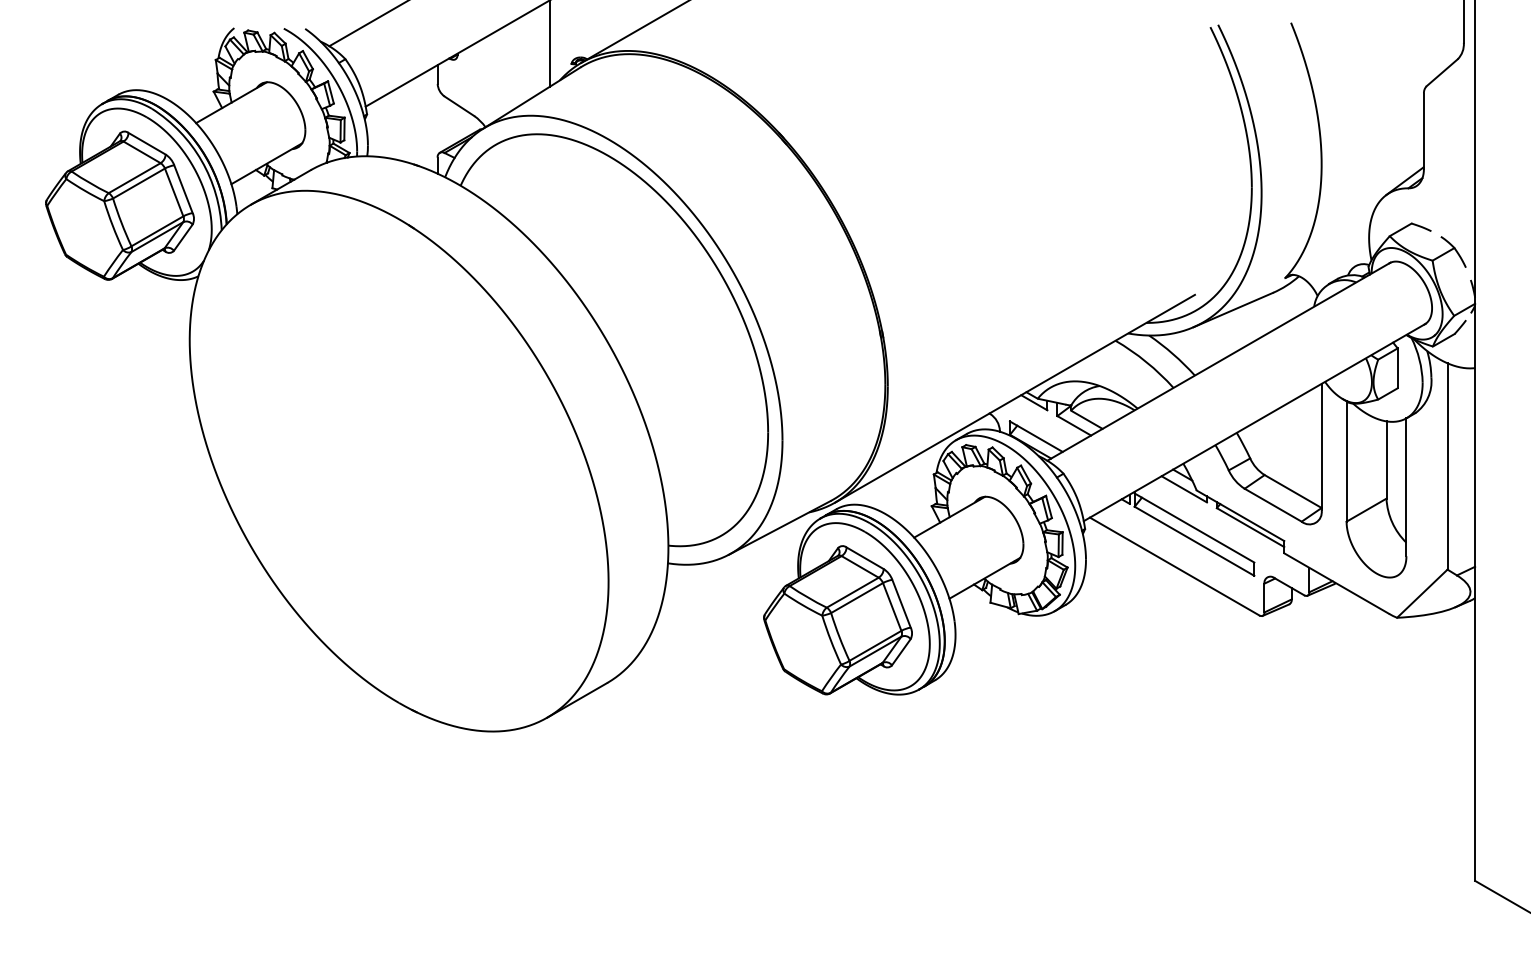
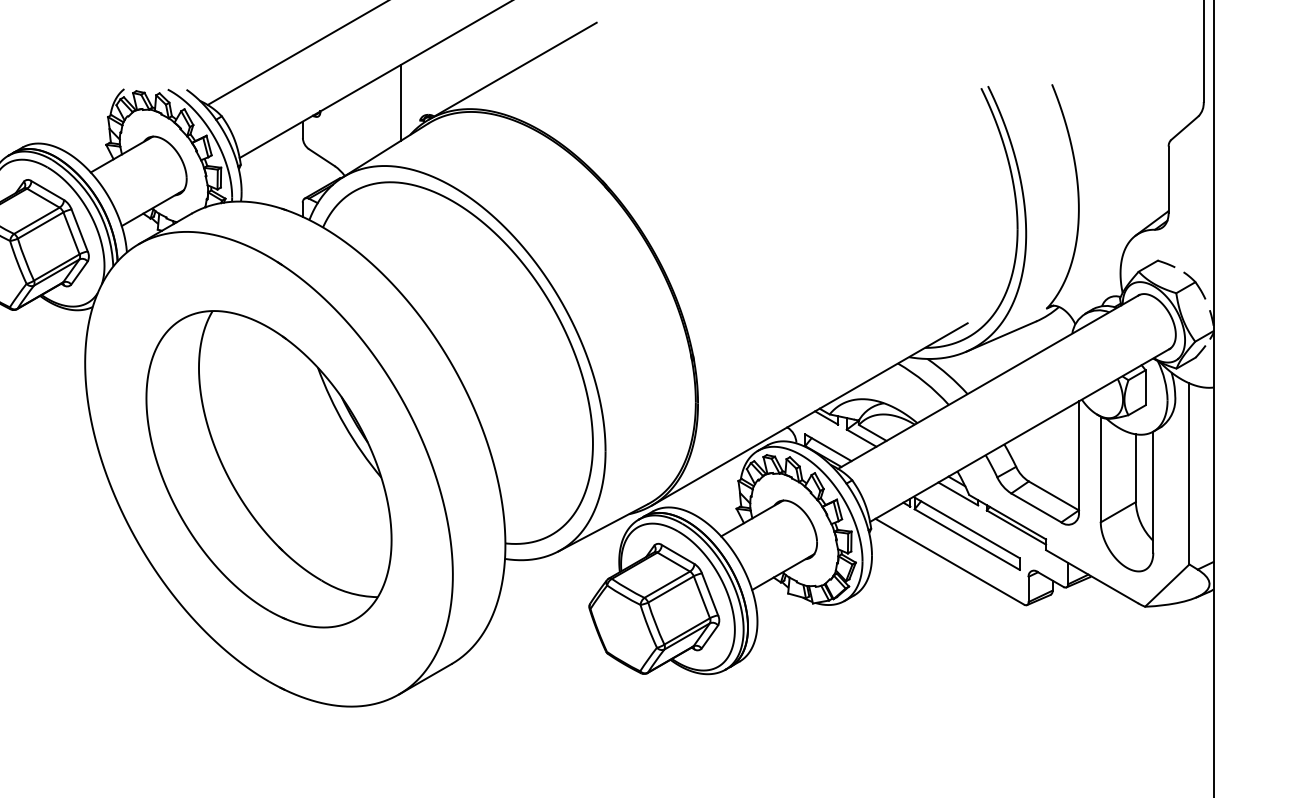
part: (398, 461) -> (268, 469), added

